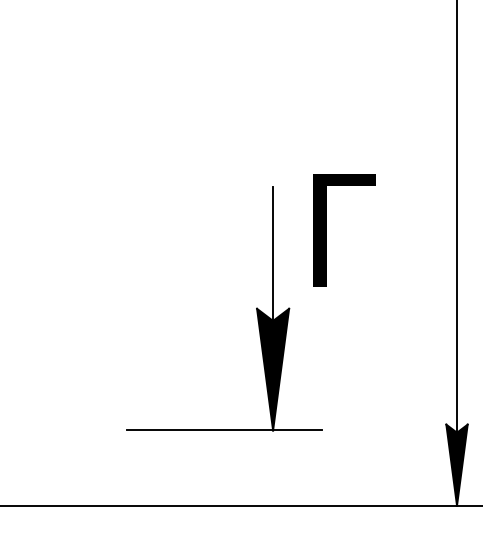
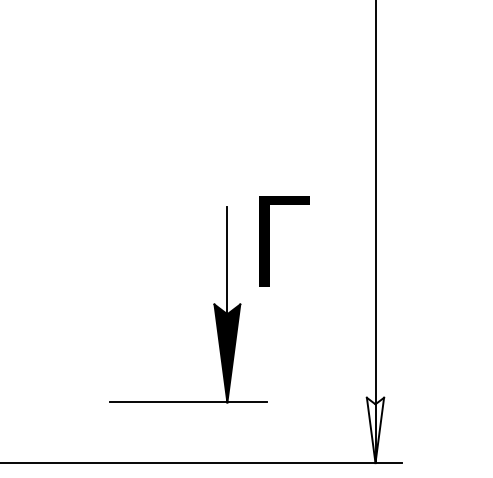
fill: (457, 465) -> (375, 430), removed

